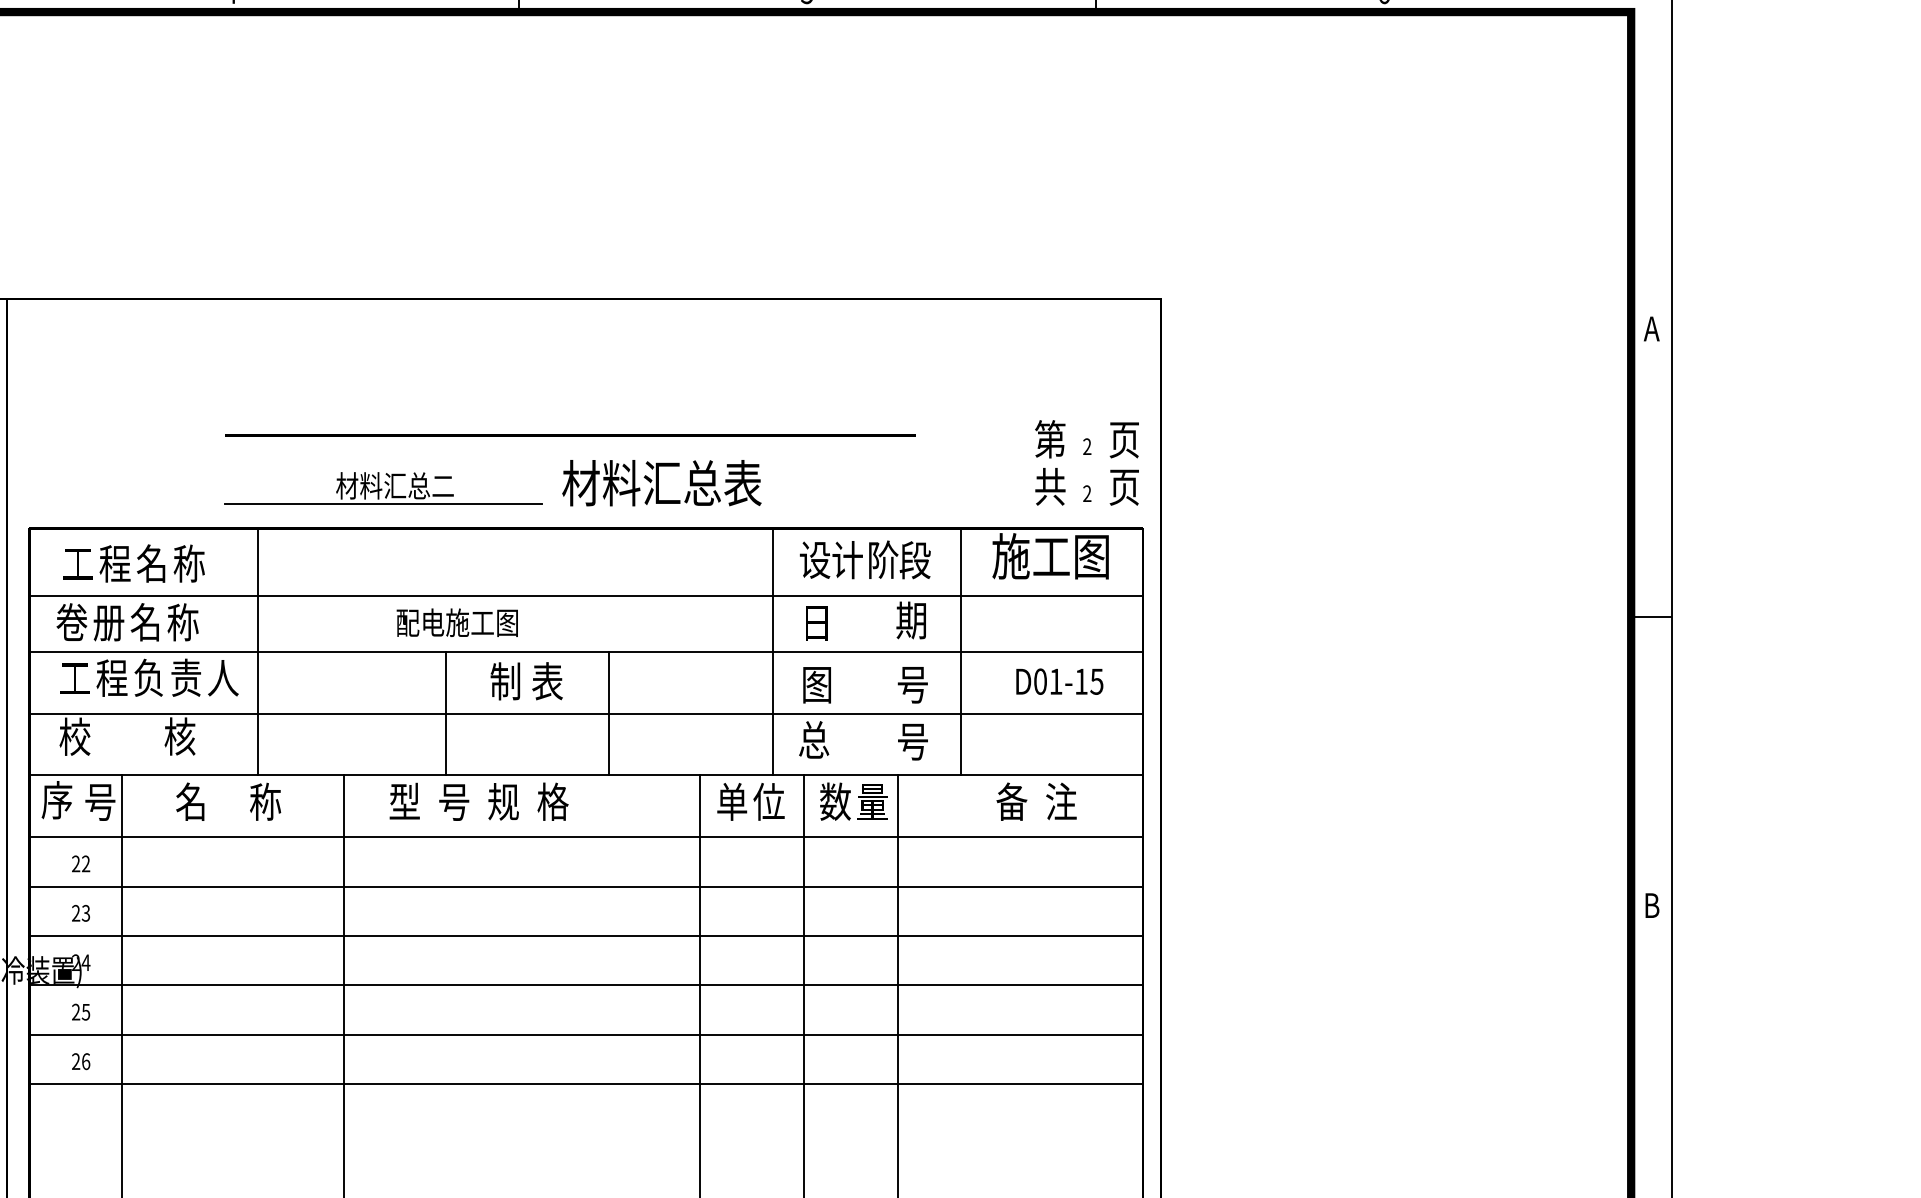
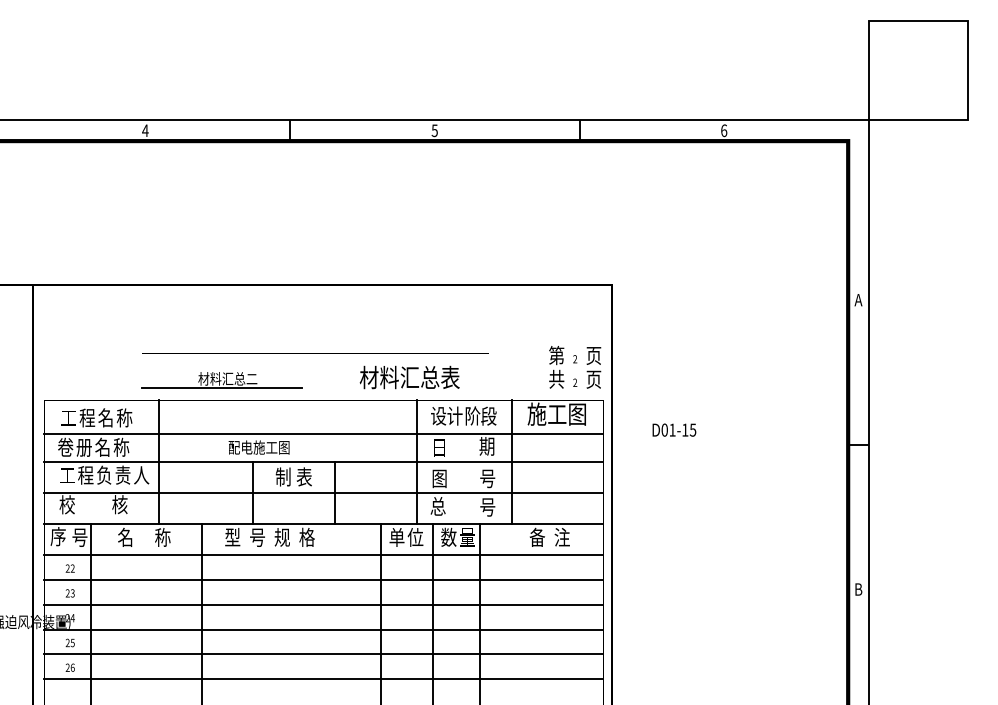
text: (661, 483) -> (409, 377), moved
text: (1059, 680) -> (674, 429), moved

